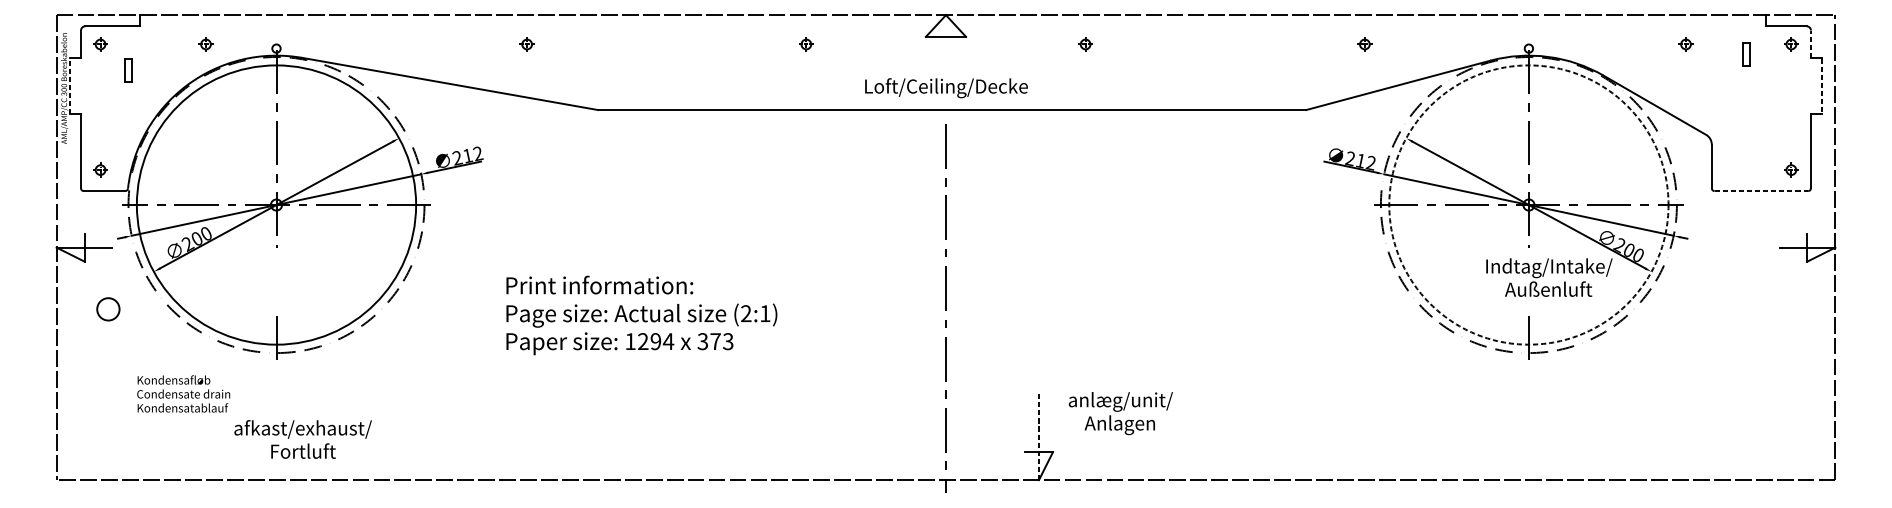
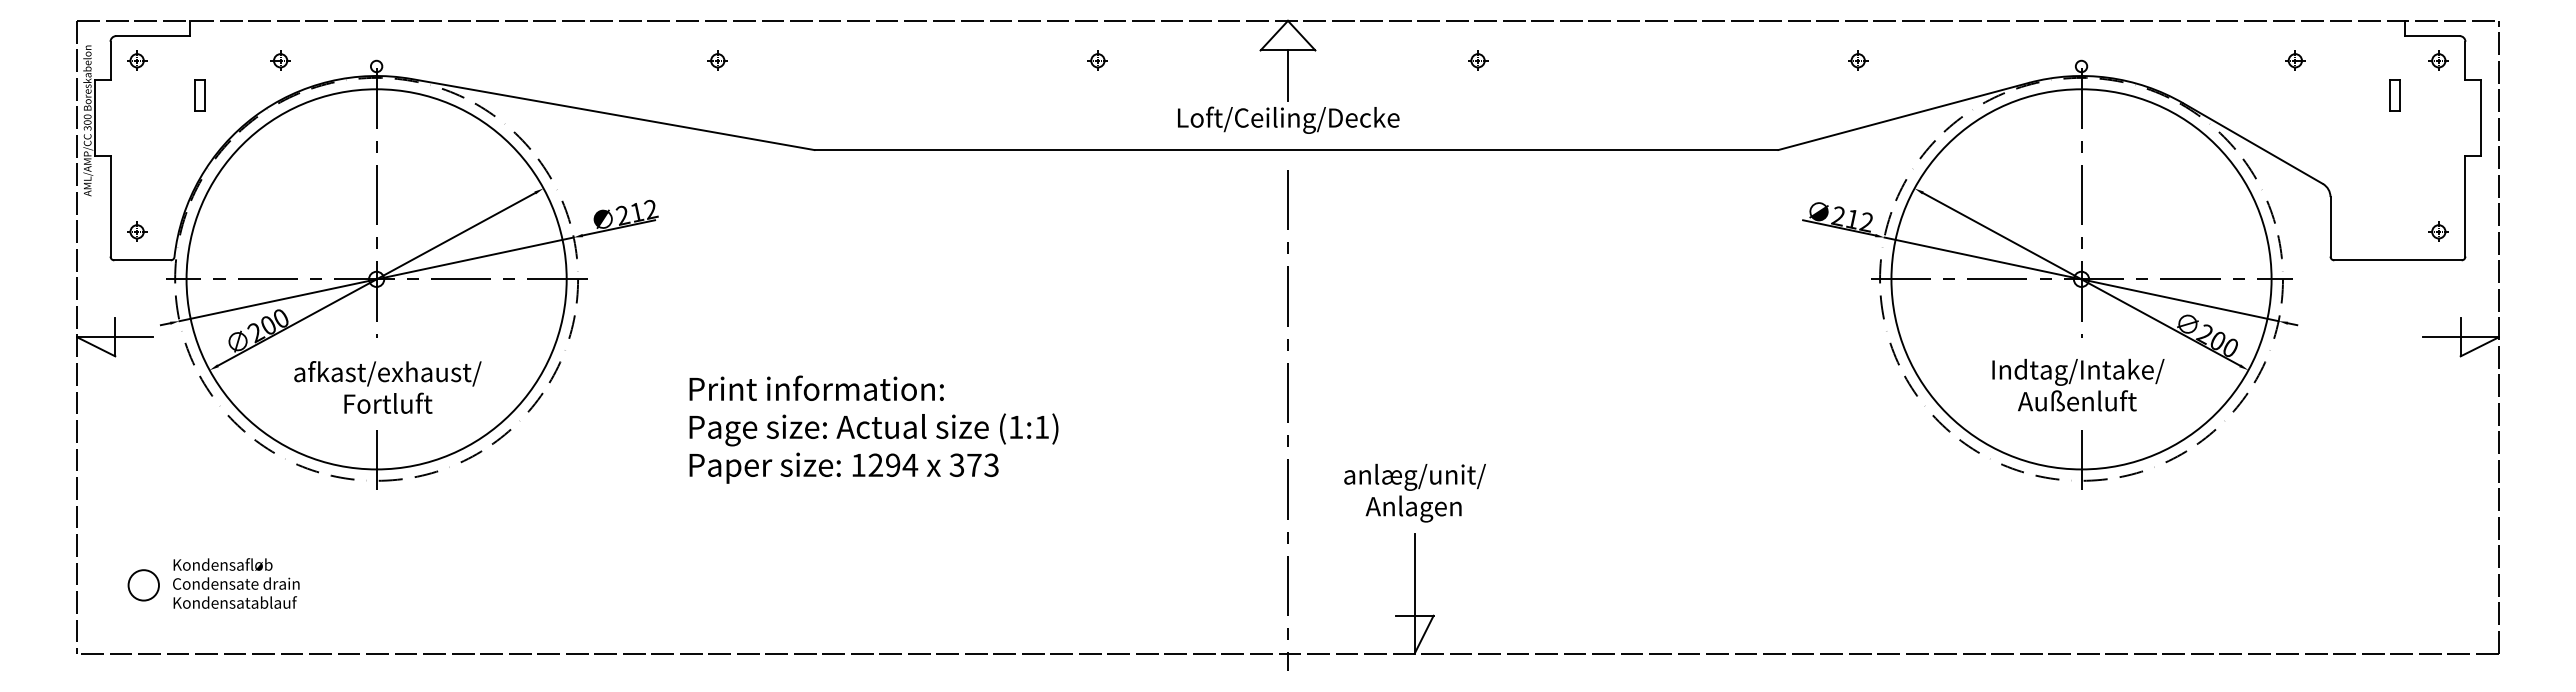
line: (1810, 44) -> (2465, 60), dashed -> solid
part: (1746, 54) -> (2394, 95), moved
line: (946, 55) -> (1288, 75), added
part: (128, 70) -> (199, 95), moved
line: (69, 86) -> (95, 117), dashed -> solid
line: (1822, 86) -> (2480, 118), dashed -> solid
line: (1761, 191) -> (2397, 260), dashed -> solid
circle: (1528, 205) -> (2081, 279), dashed -> solid
text: (1549, 277) -> (2078, 384), moved
circle: (108, 309) -> (143, 585), moved
text: (746, 313) -> (1016, 426), (2:1) -> (1:1)
text: (183, 393) -> (236, 583), moved
text: (1120, 413) -> (1414, 492), moved
line: (1038, 435) -> (1414, 593), dashed -> solid
text: (302, 439) -> (387, 387), moved

